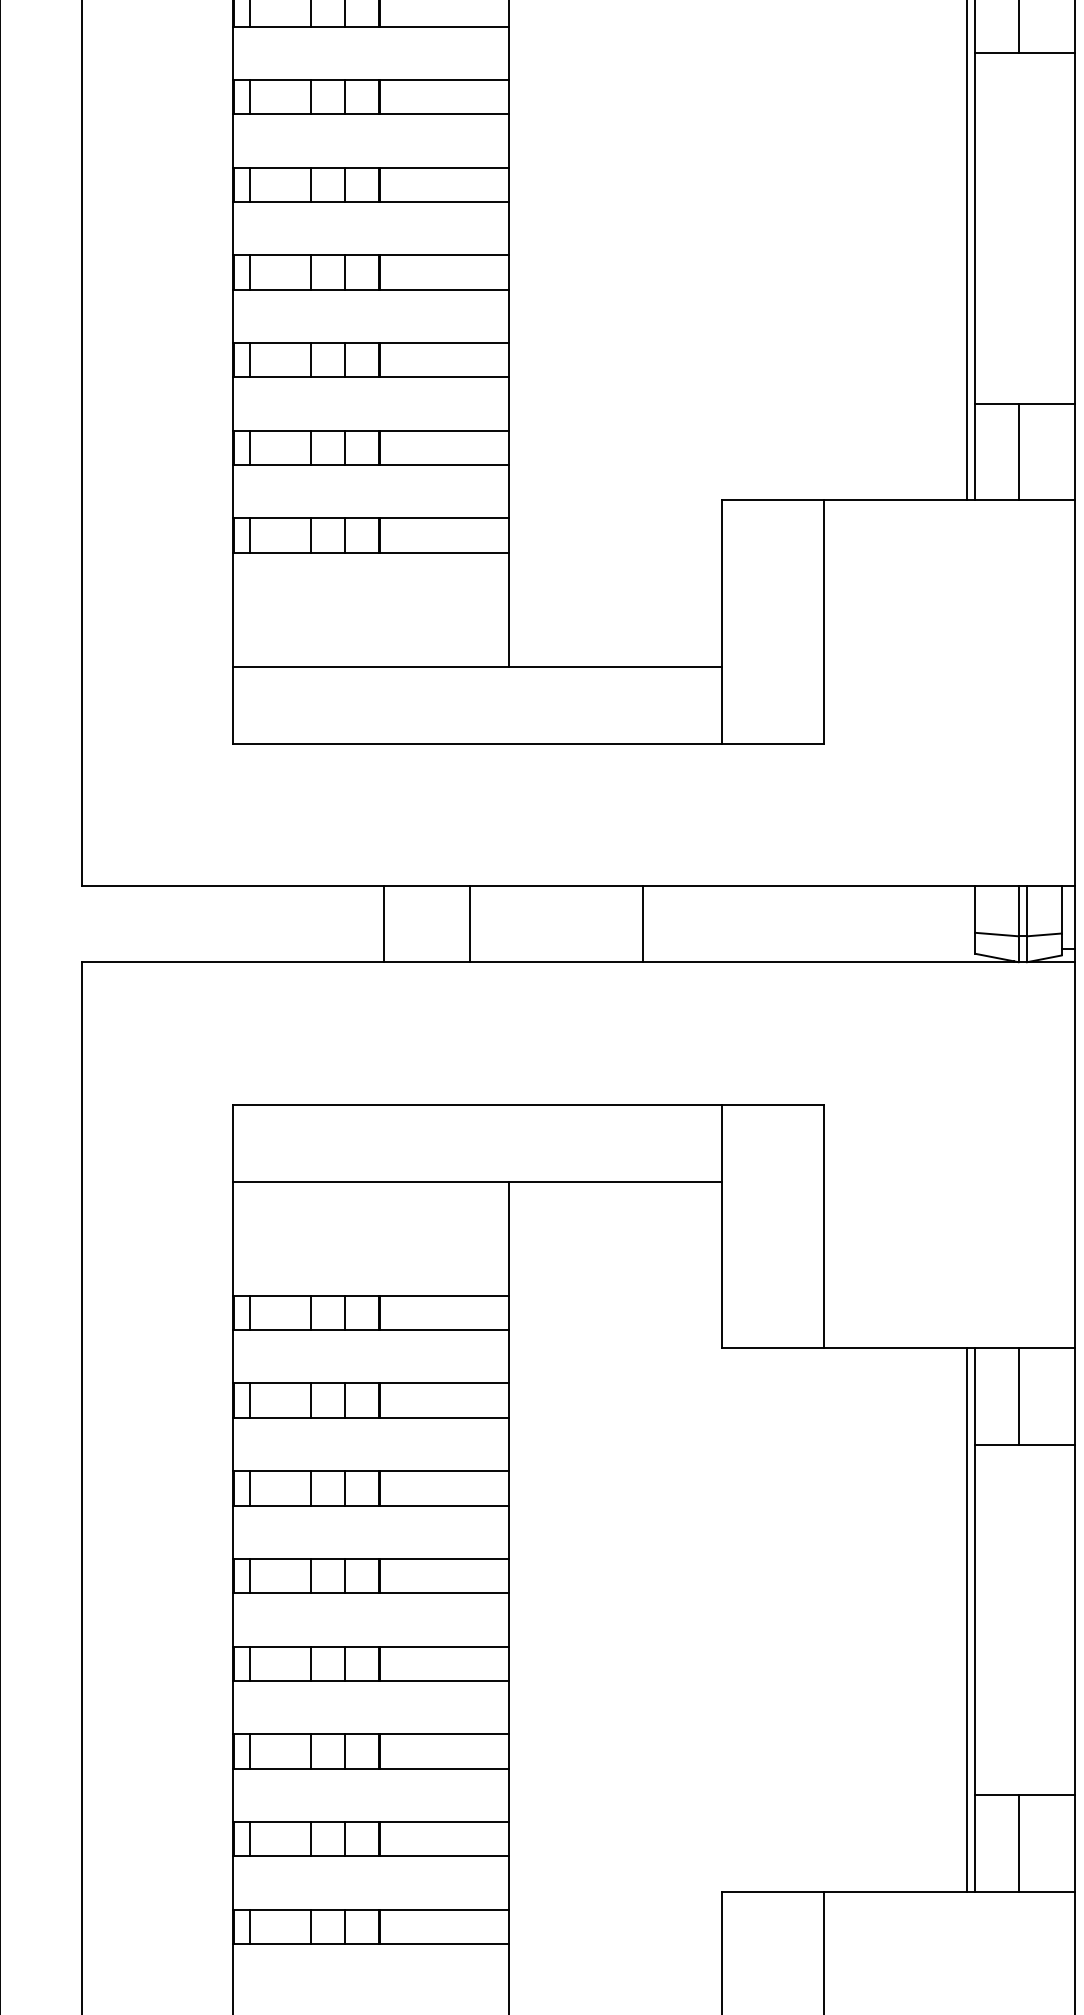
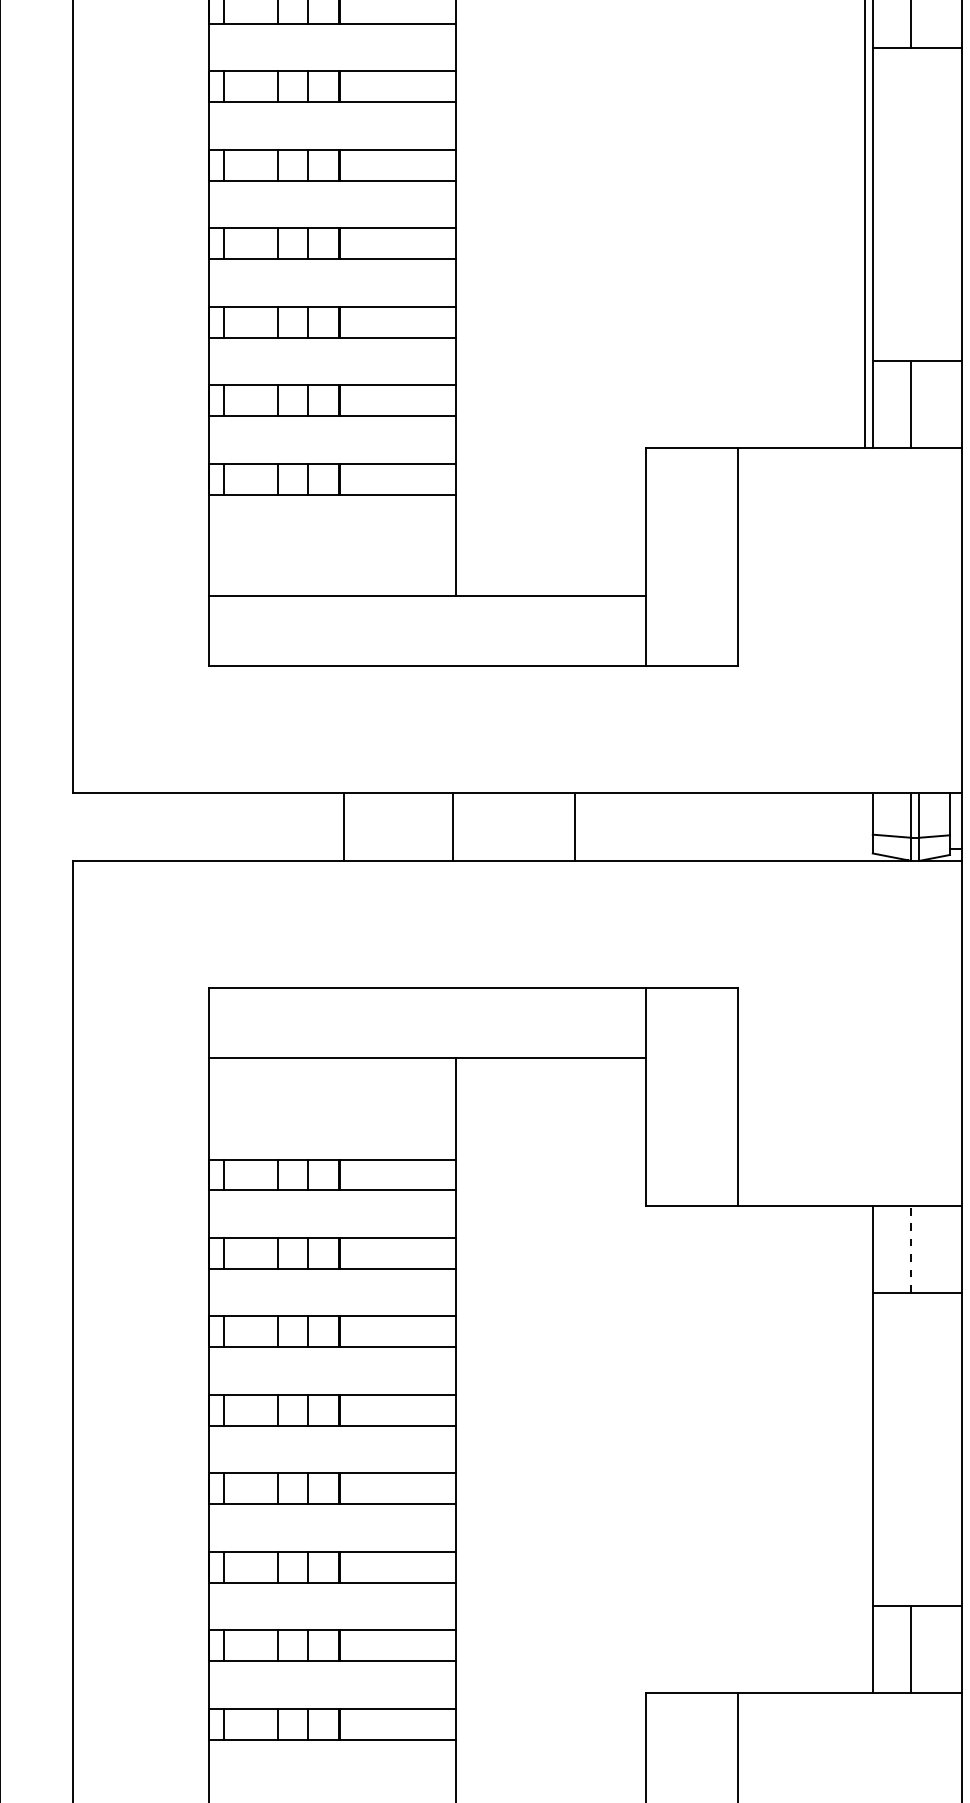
line: (470, 924) -> (453, 827), moved
line: (1018, 1395) -> (911, 1248), solid -> dashed
line: (966, 1619) -> (864, 1449), removed

